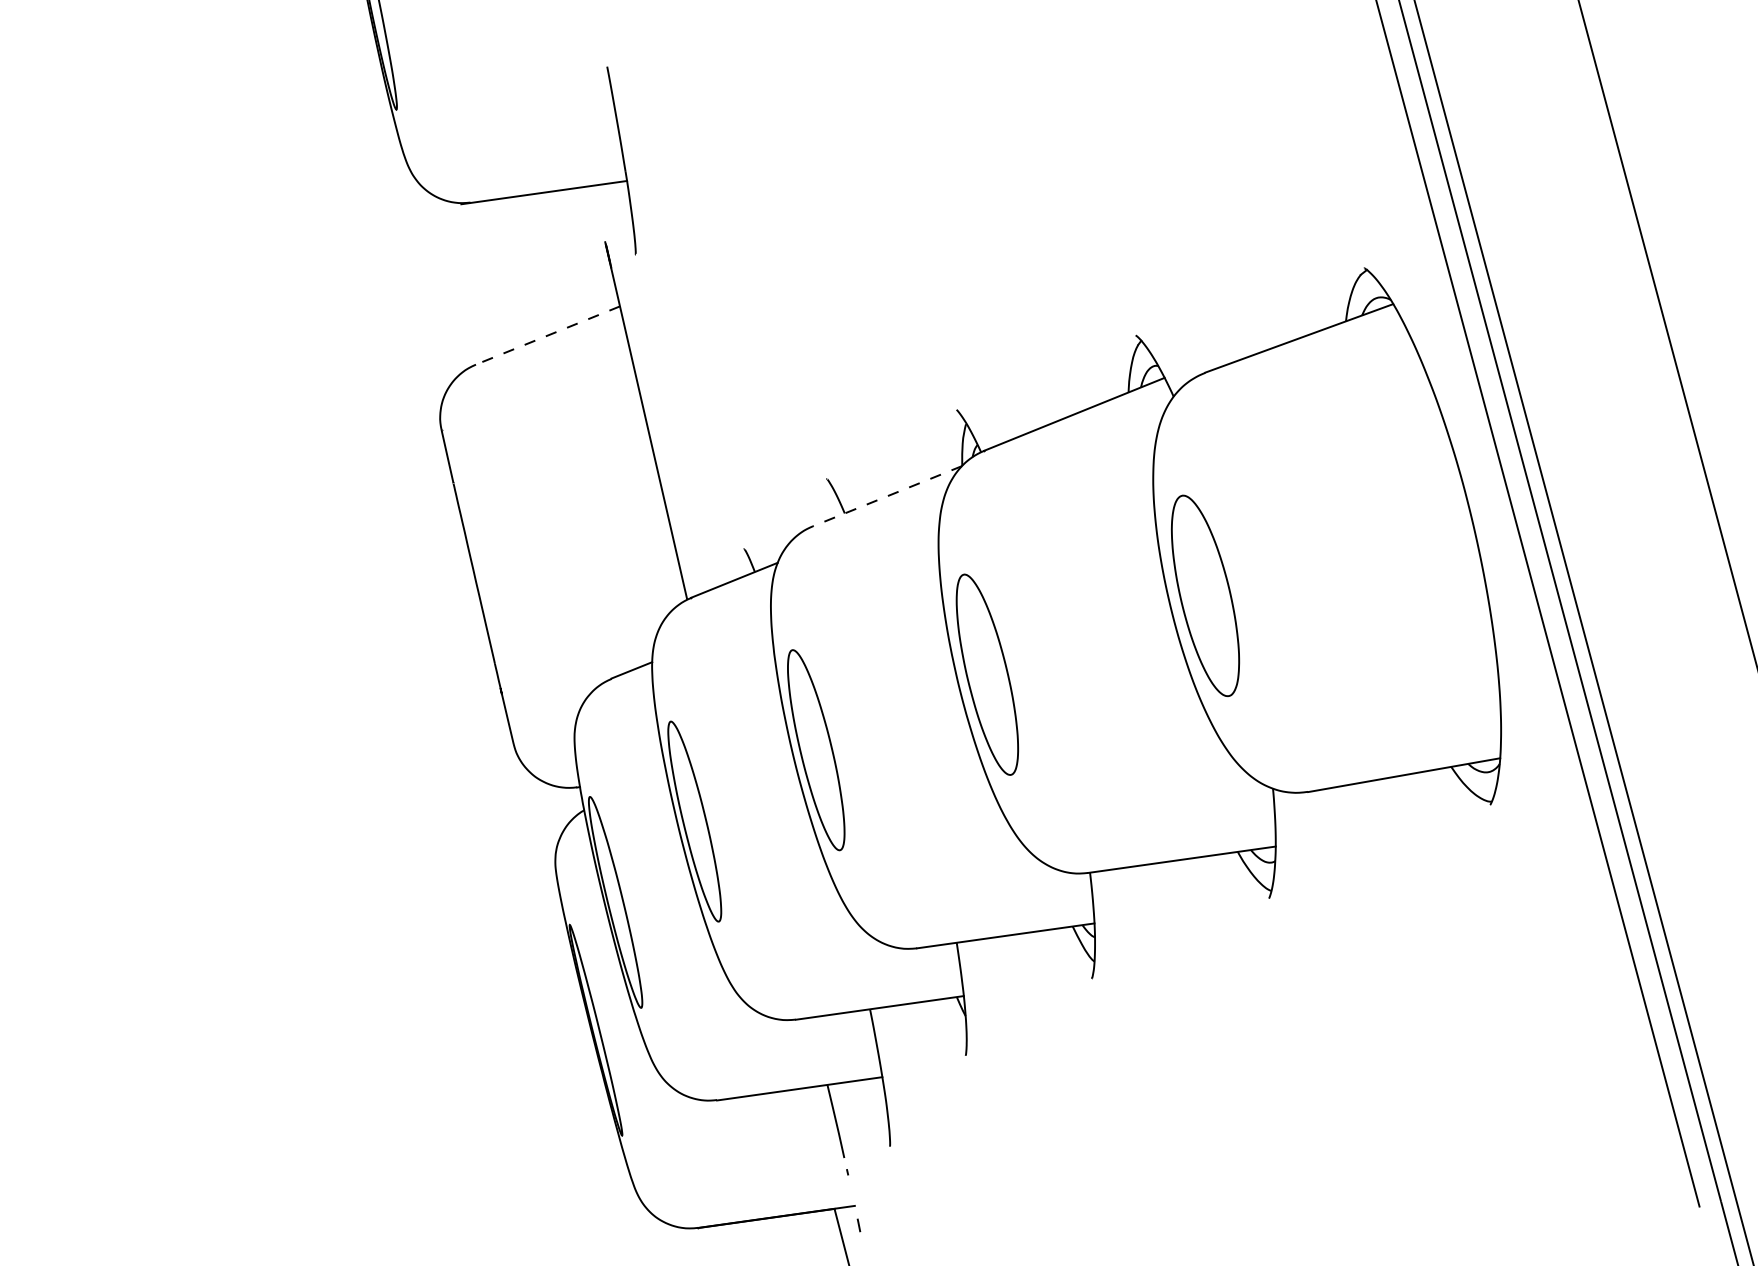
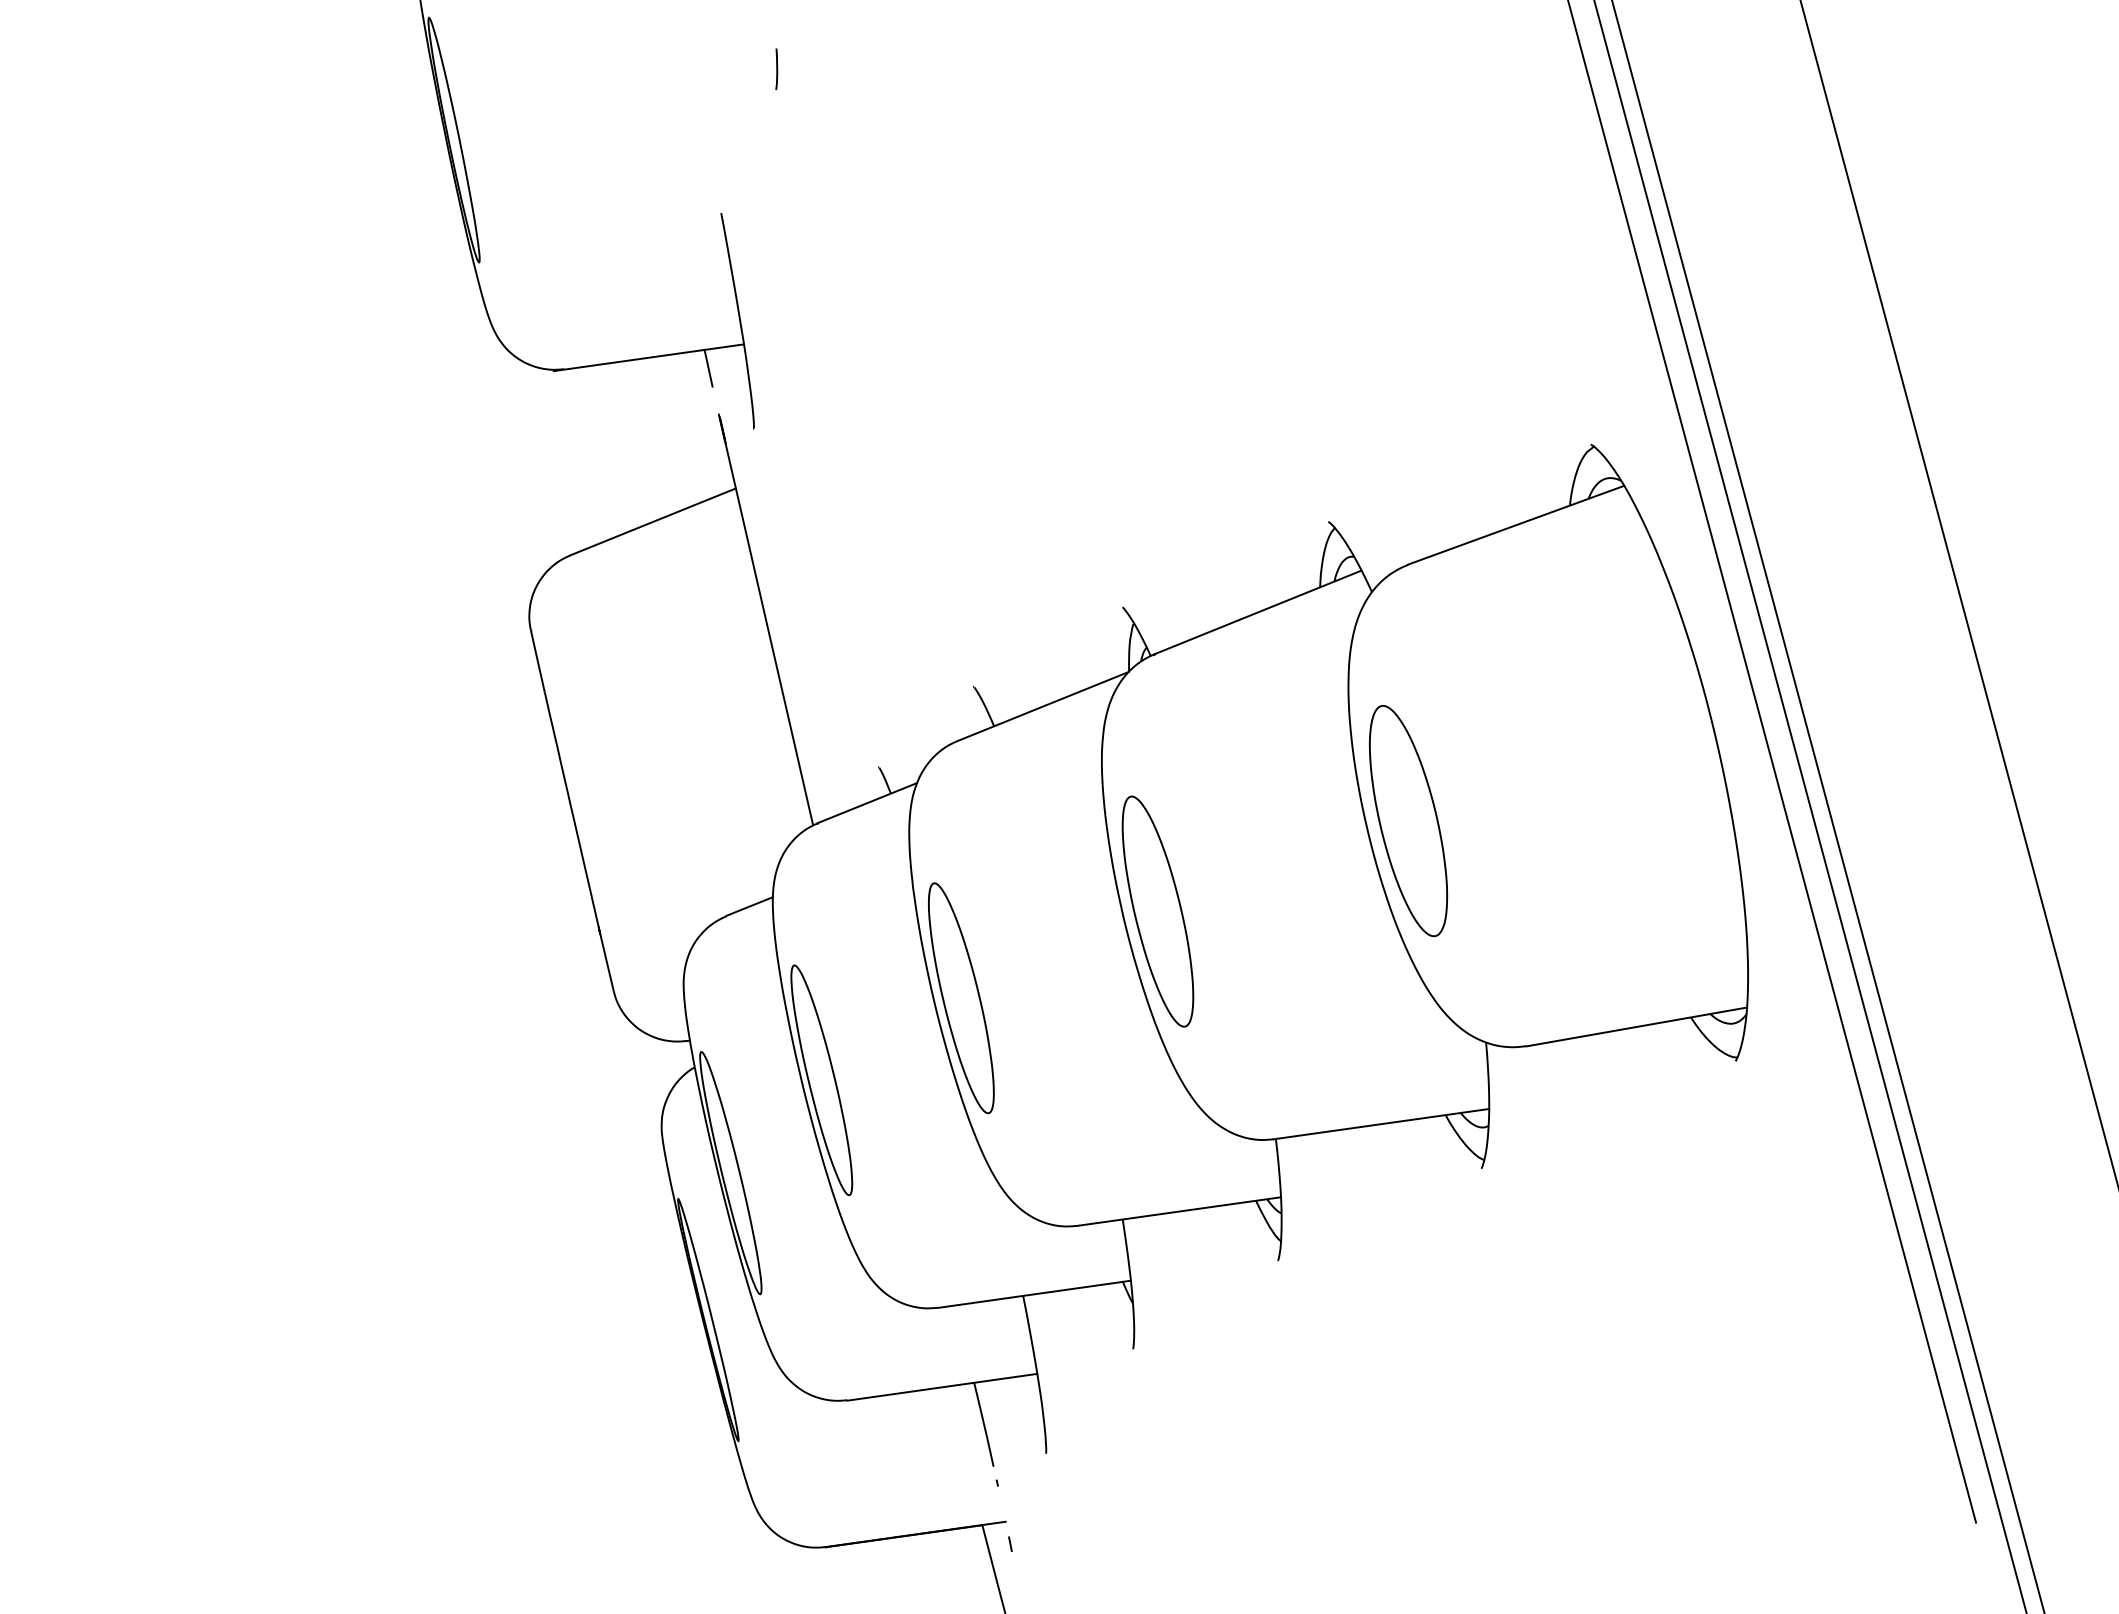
line: (596, 201) -> (708, 367), added
line: (547, 336) -> (652, 522), dashed -> solid
line: (886, 496) -> (1042, 706), dashed -> solid

